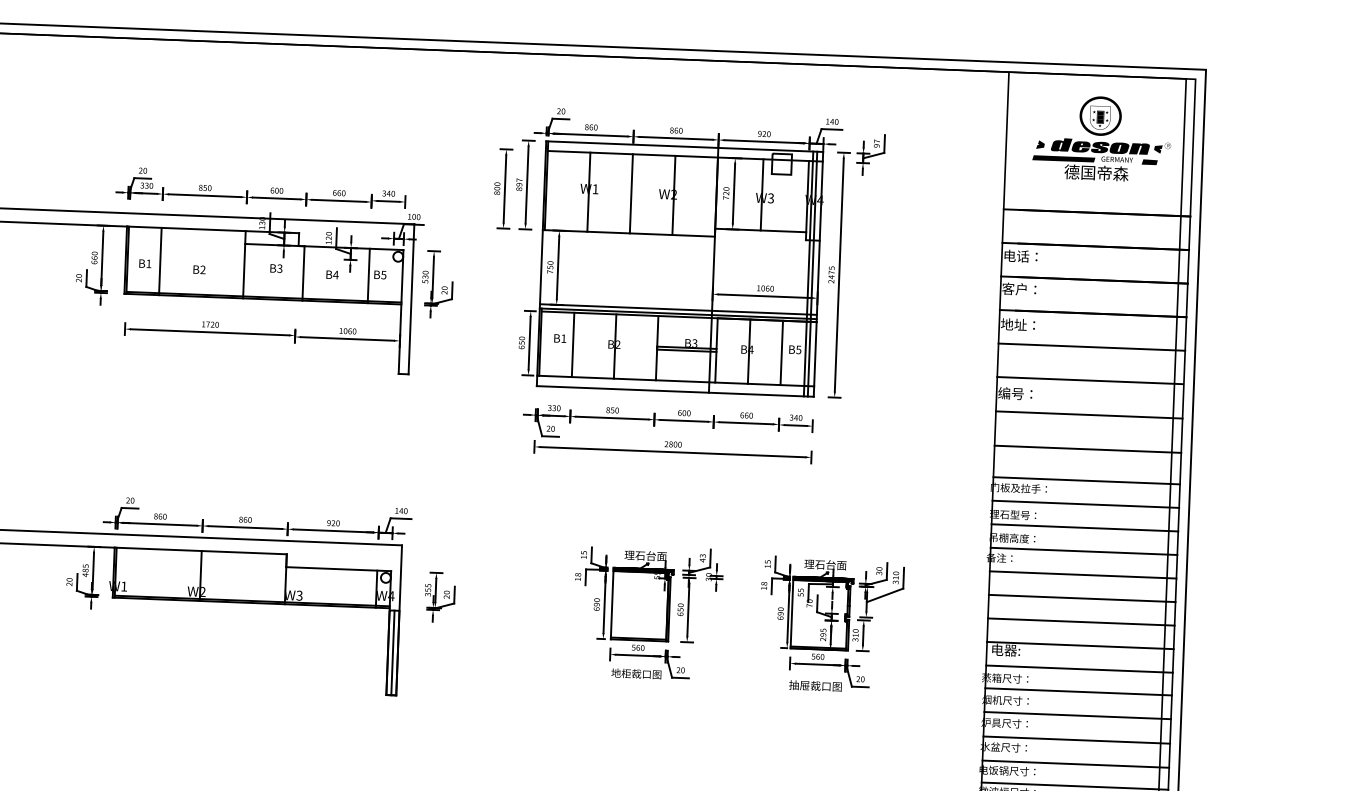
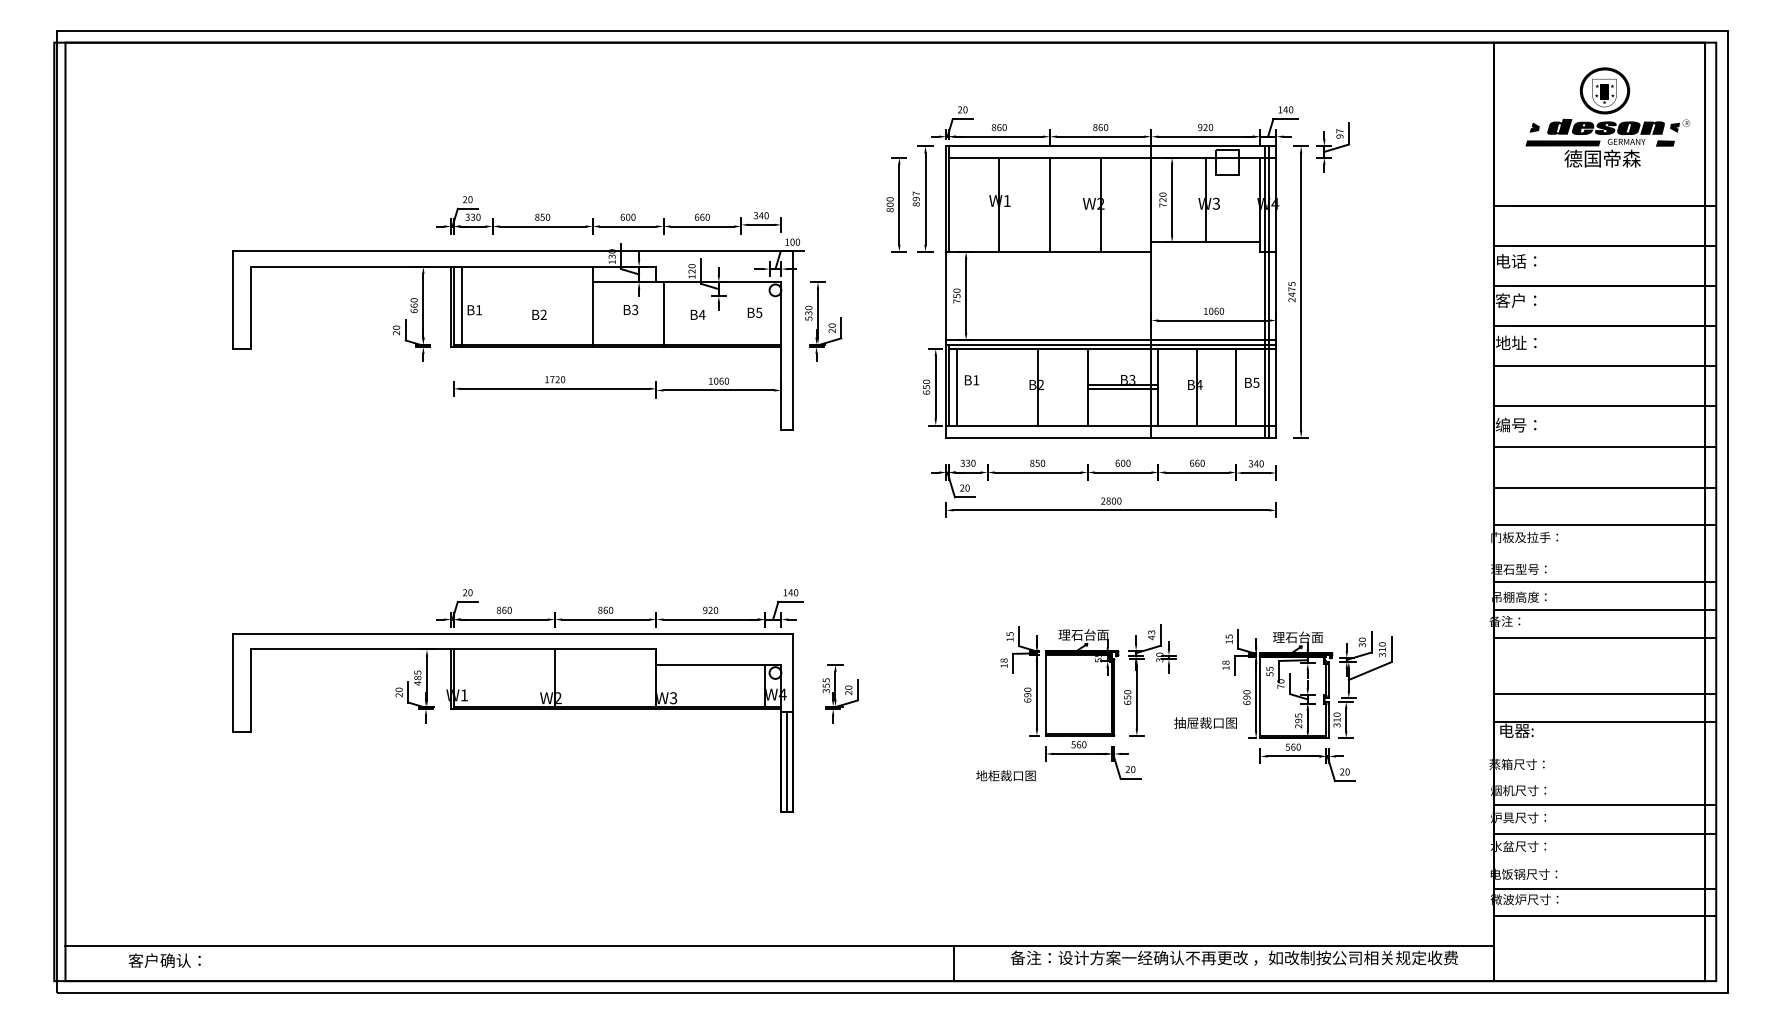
line: (160, 261) -> (461, 306), moved
line: (368, 275) -> (741, 314), removed
line: (573, 344) -> (956, 386), moved
line: (1085, 504) -> (1604, 553), removed
line: (1081, 598) -> (1604, 665), removed
line: (1079, 668) -> (1604, 749), removed
text: (636, 673) -> (1005, 775), moved
text: (815, 685) -> (1205, 722), moved
line: (1078, 691) -> (1604, 776), removed
line: (1075, 764) -> (1604, 863), removed

